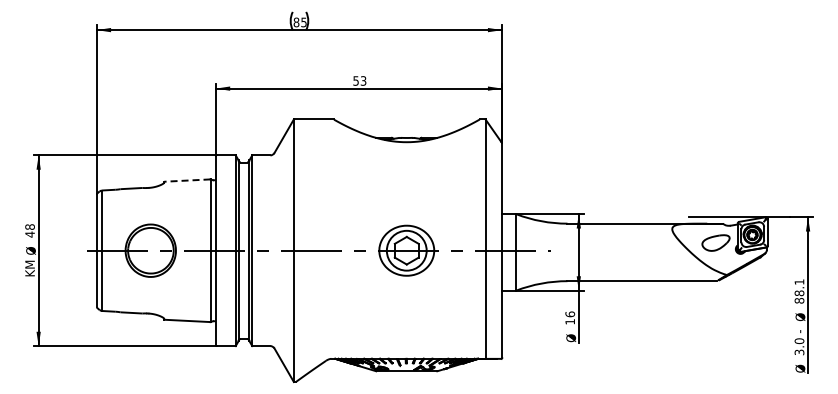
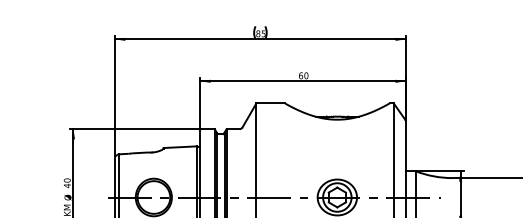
text: (359, 80) -> (303, 75), 53 -> 60
line: (186, 180) -> (179, 147), dashed -> solid
text: (29, 226) -> (66, 180), 48 -> 40

